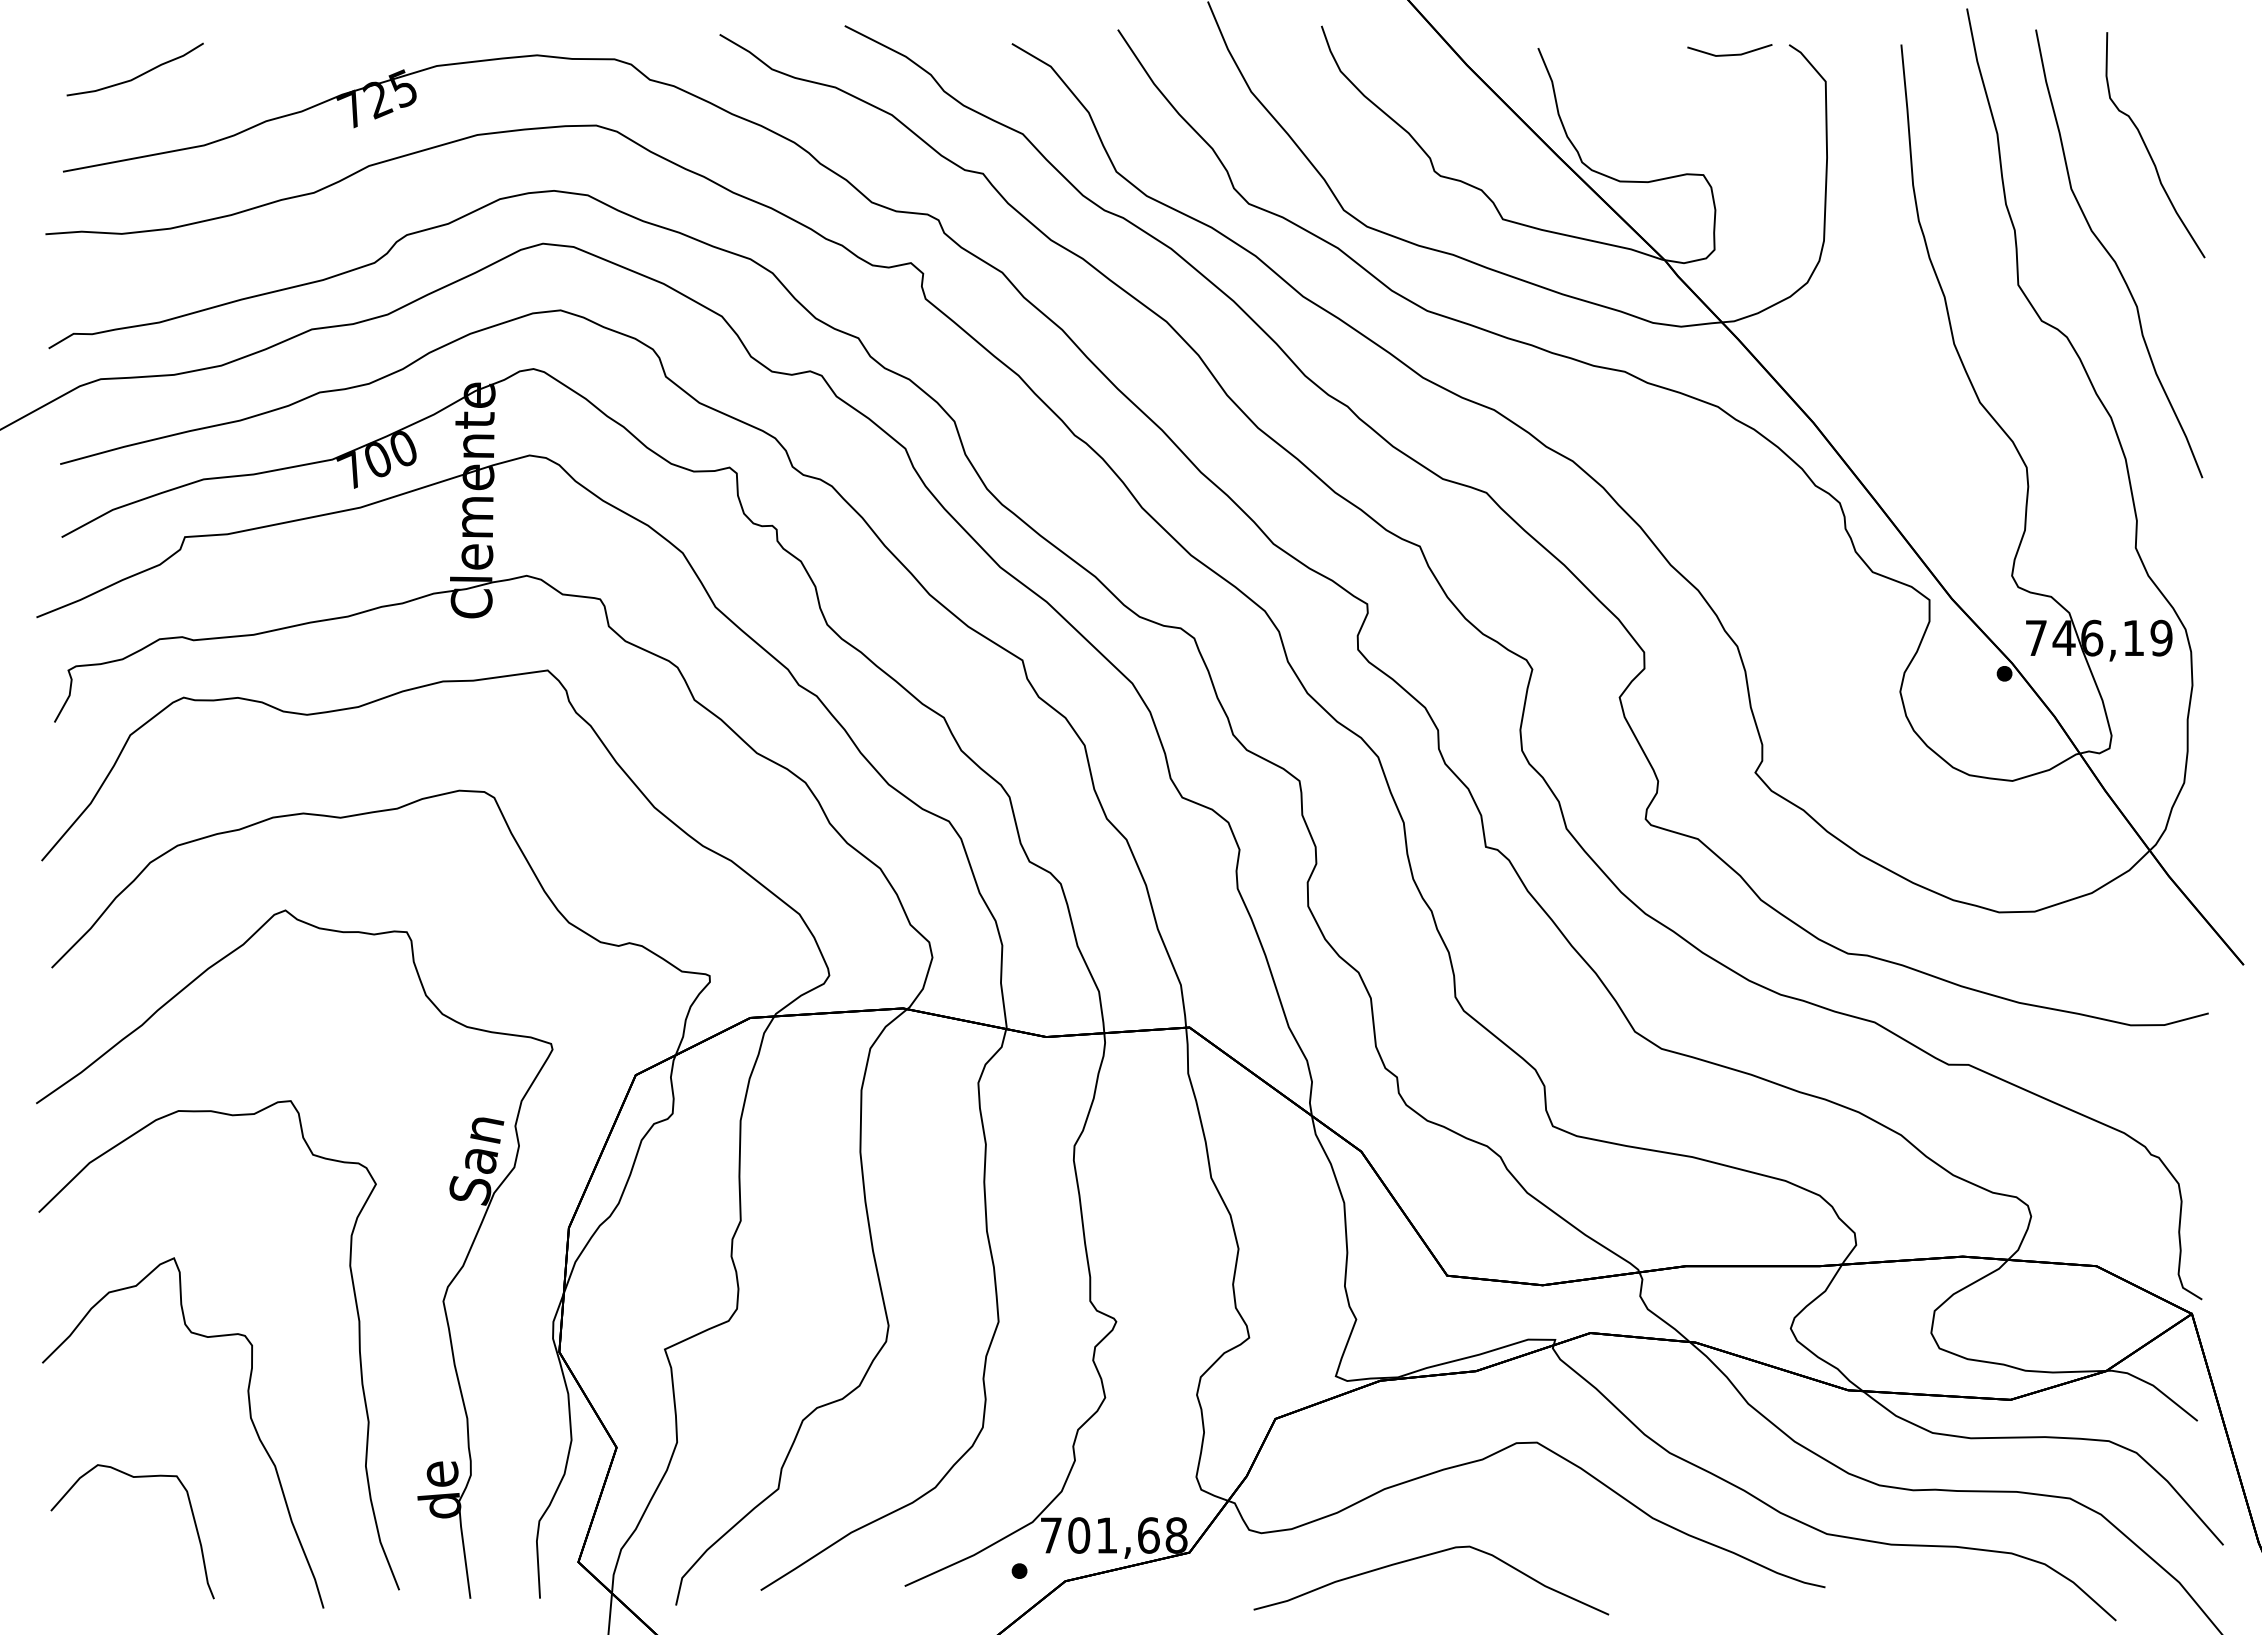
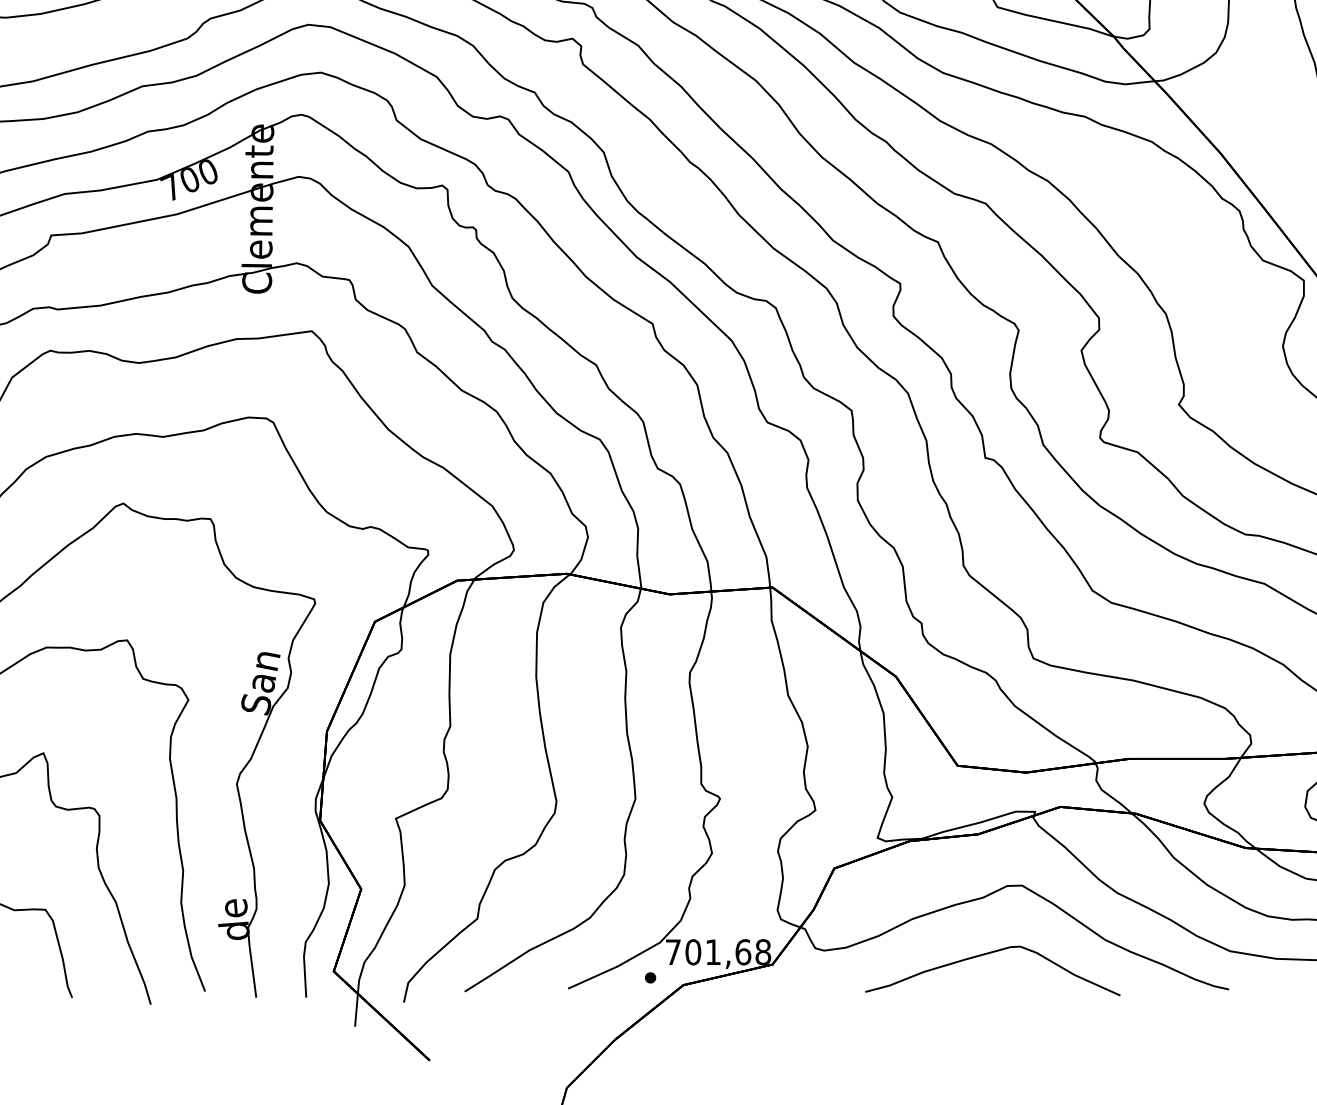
curve: (1427, 1556) -> (990, 953), moved

